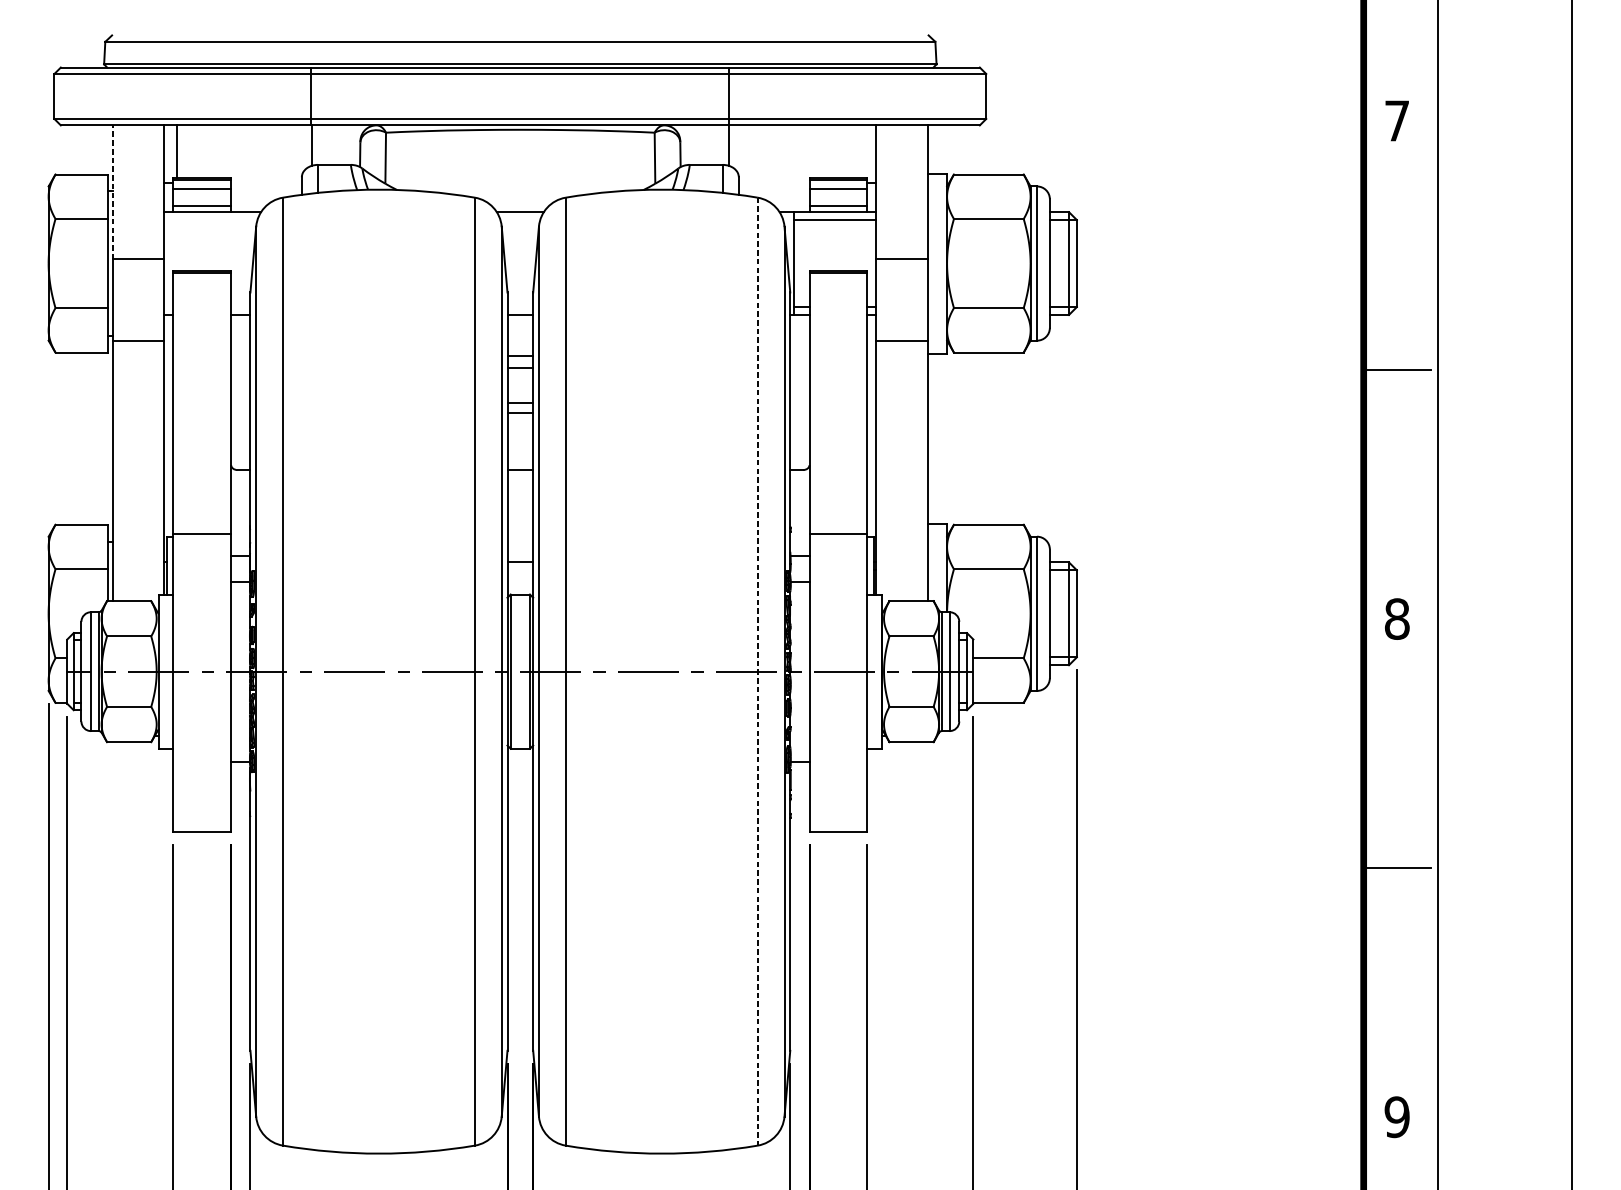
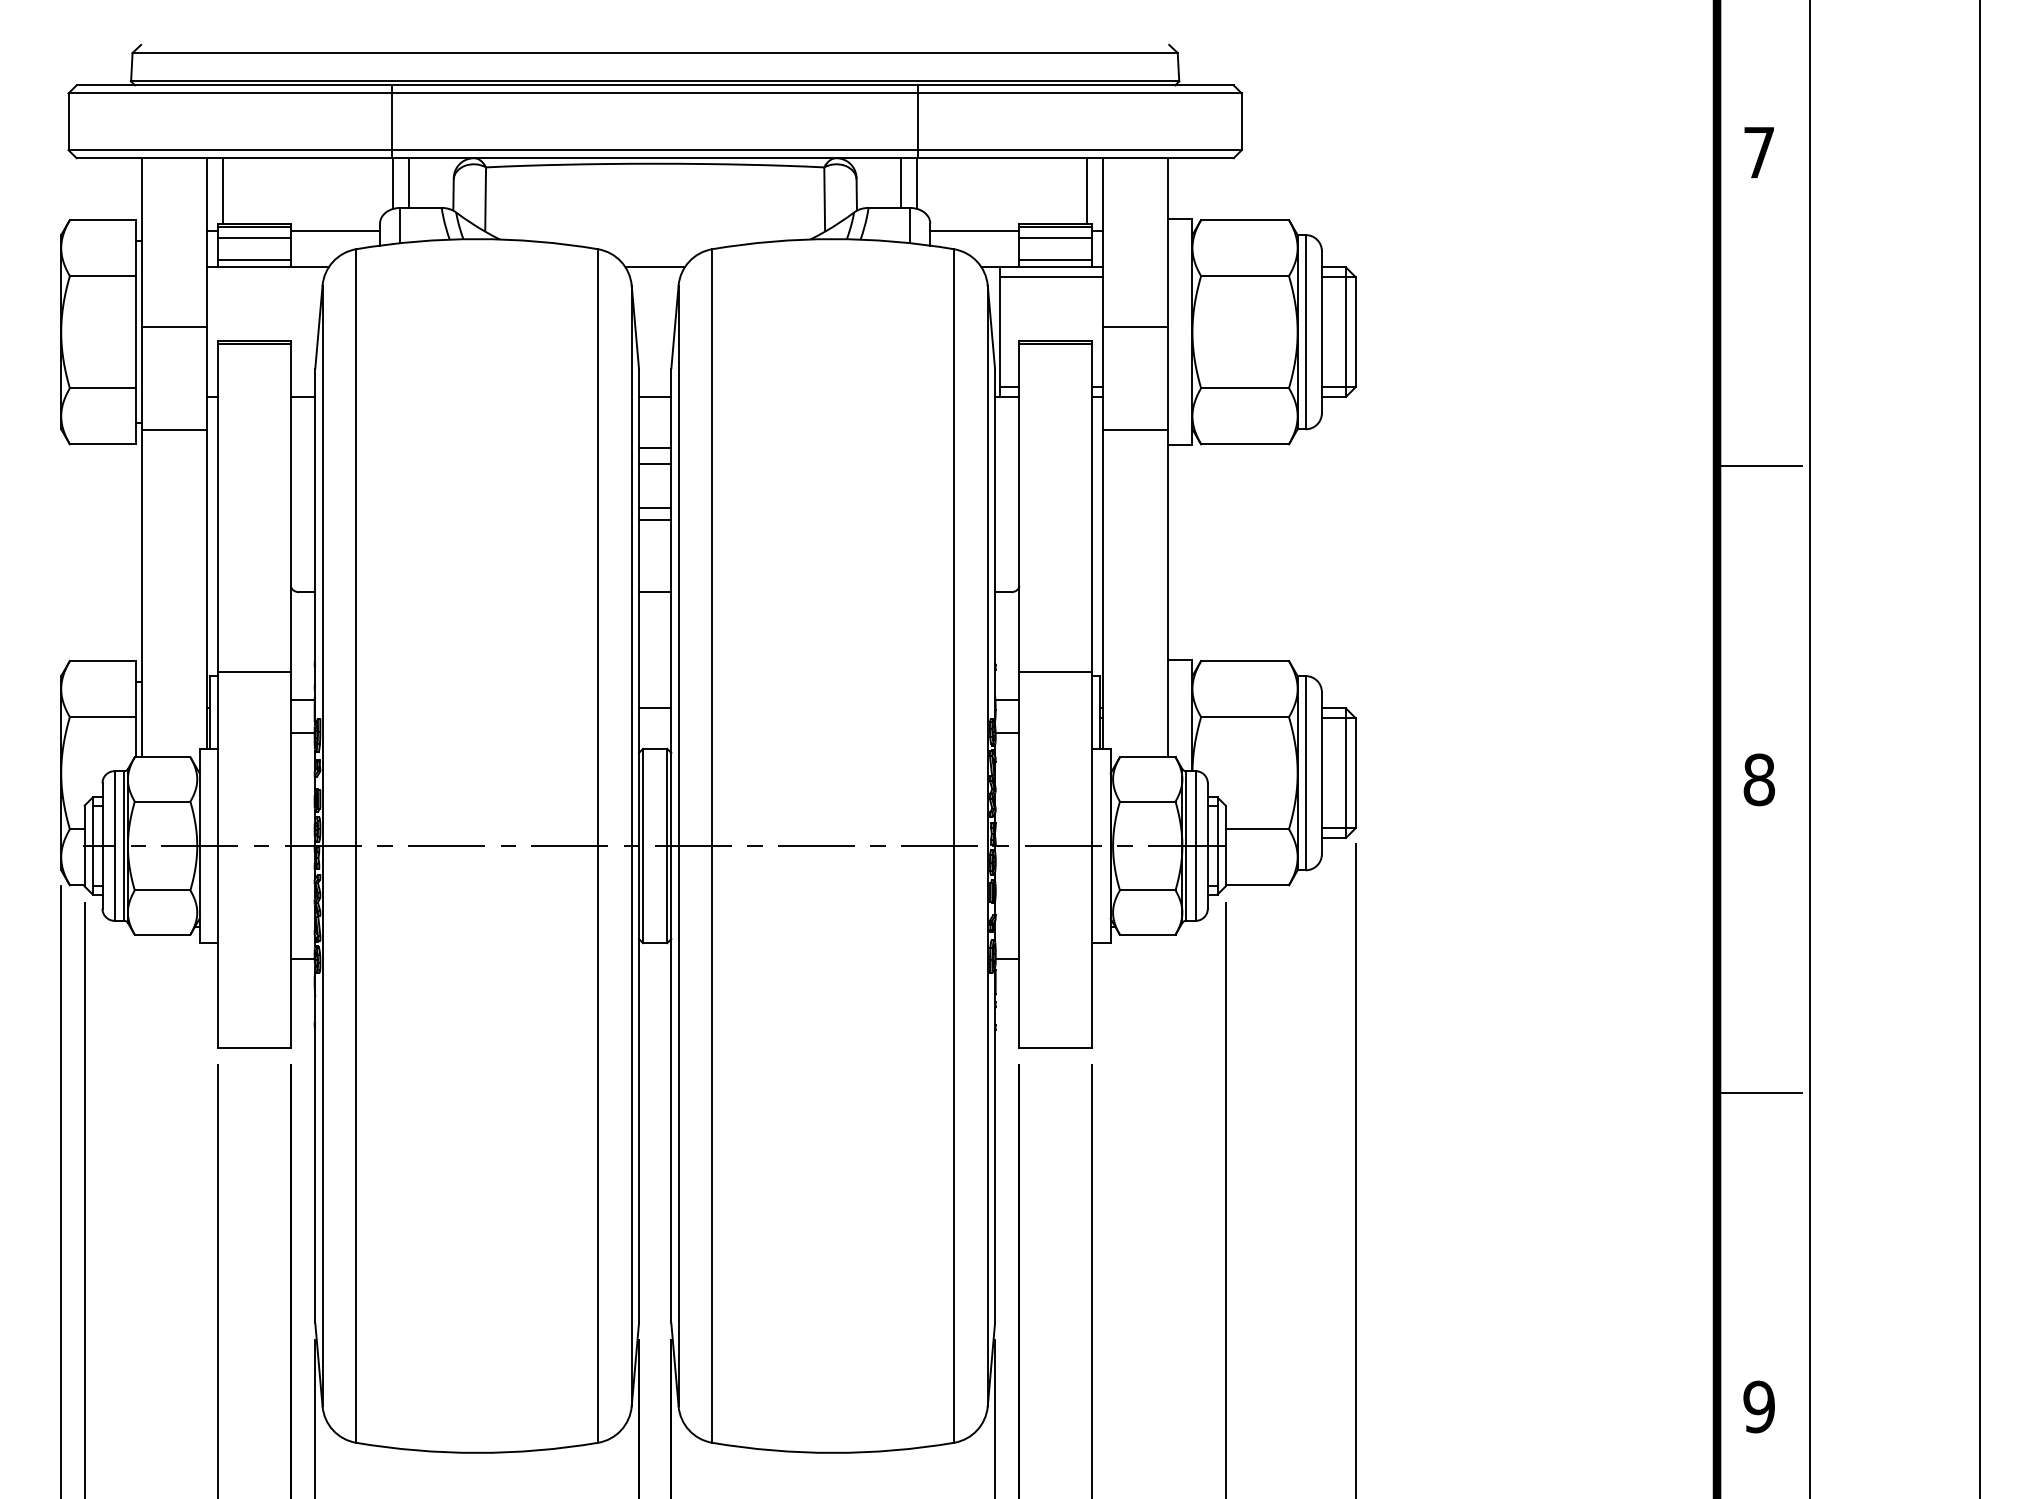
line: (325, 144) -> (409, 182), added
line: (715, 144) -> (901, 182), added
line: (863, 151) -> (1087, 191), added
line: (266, 183) -> (335, 231), added
line: (773, 183) -> (974, 231), added
line: (113, 192) -> (142, 242), dashed -> solid
line: (758, 672) -> (954, 846), dashed -> solid

